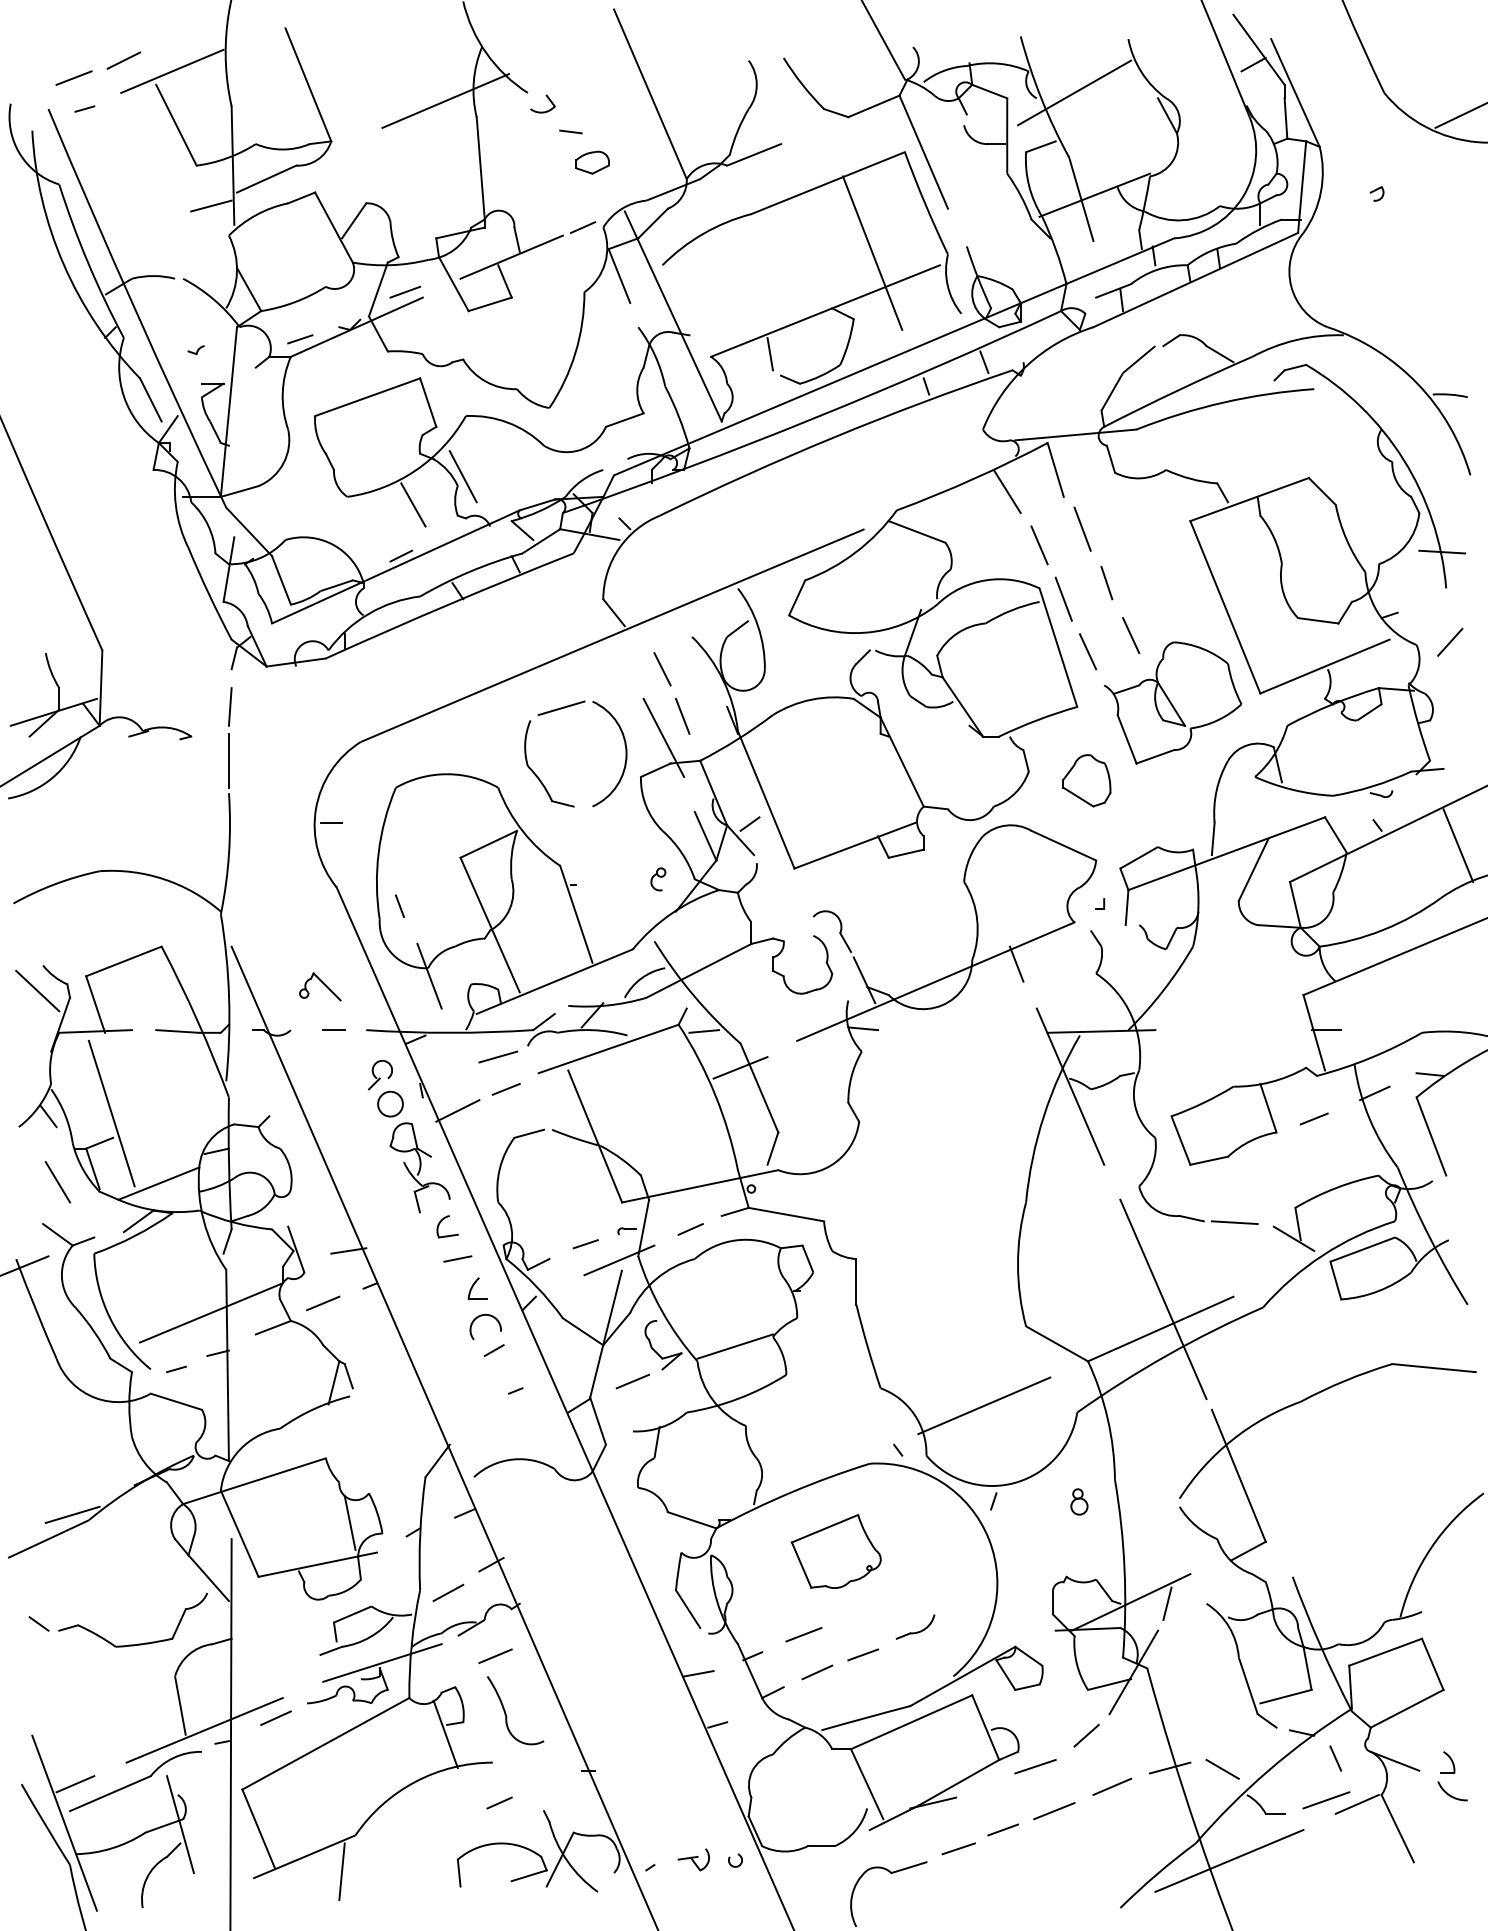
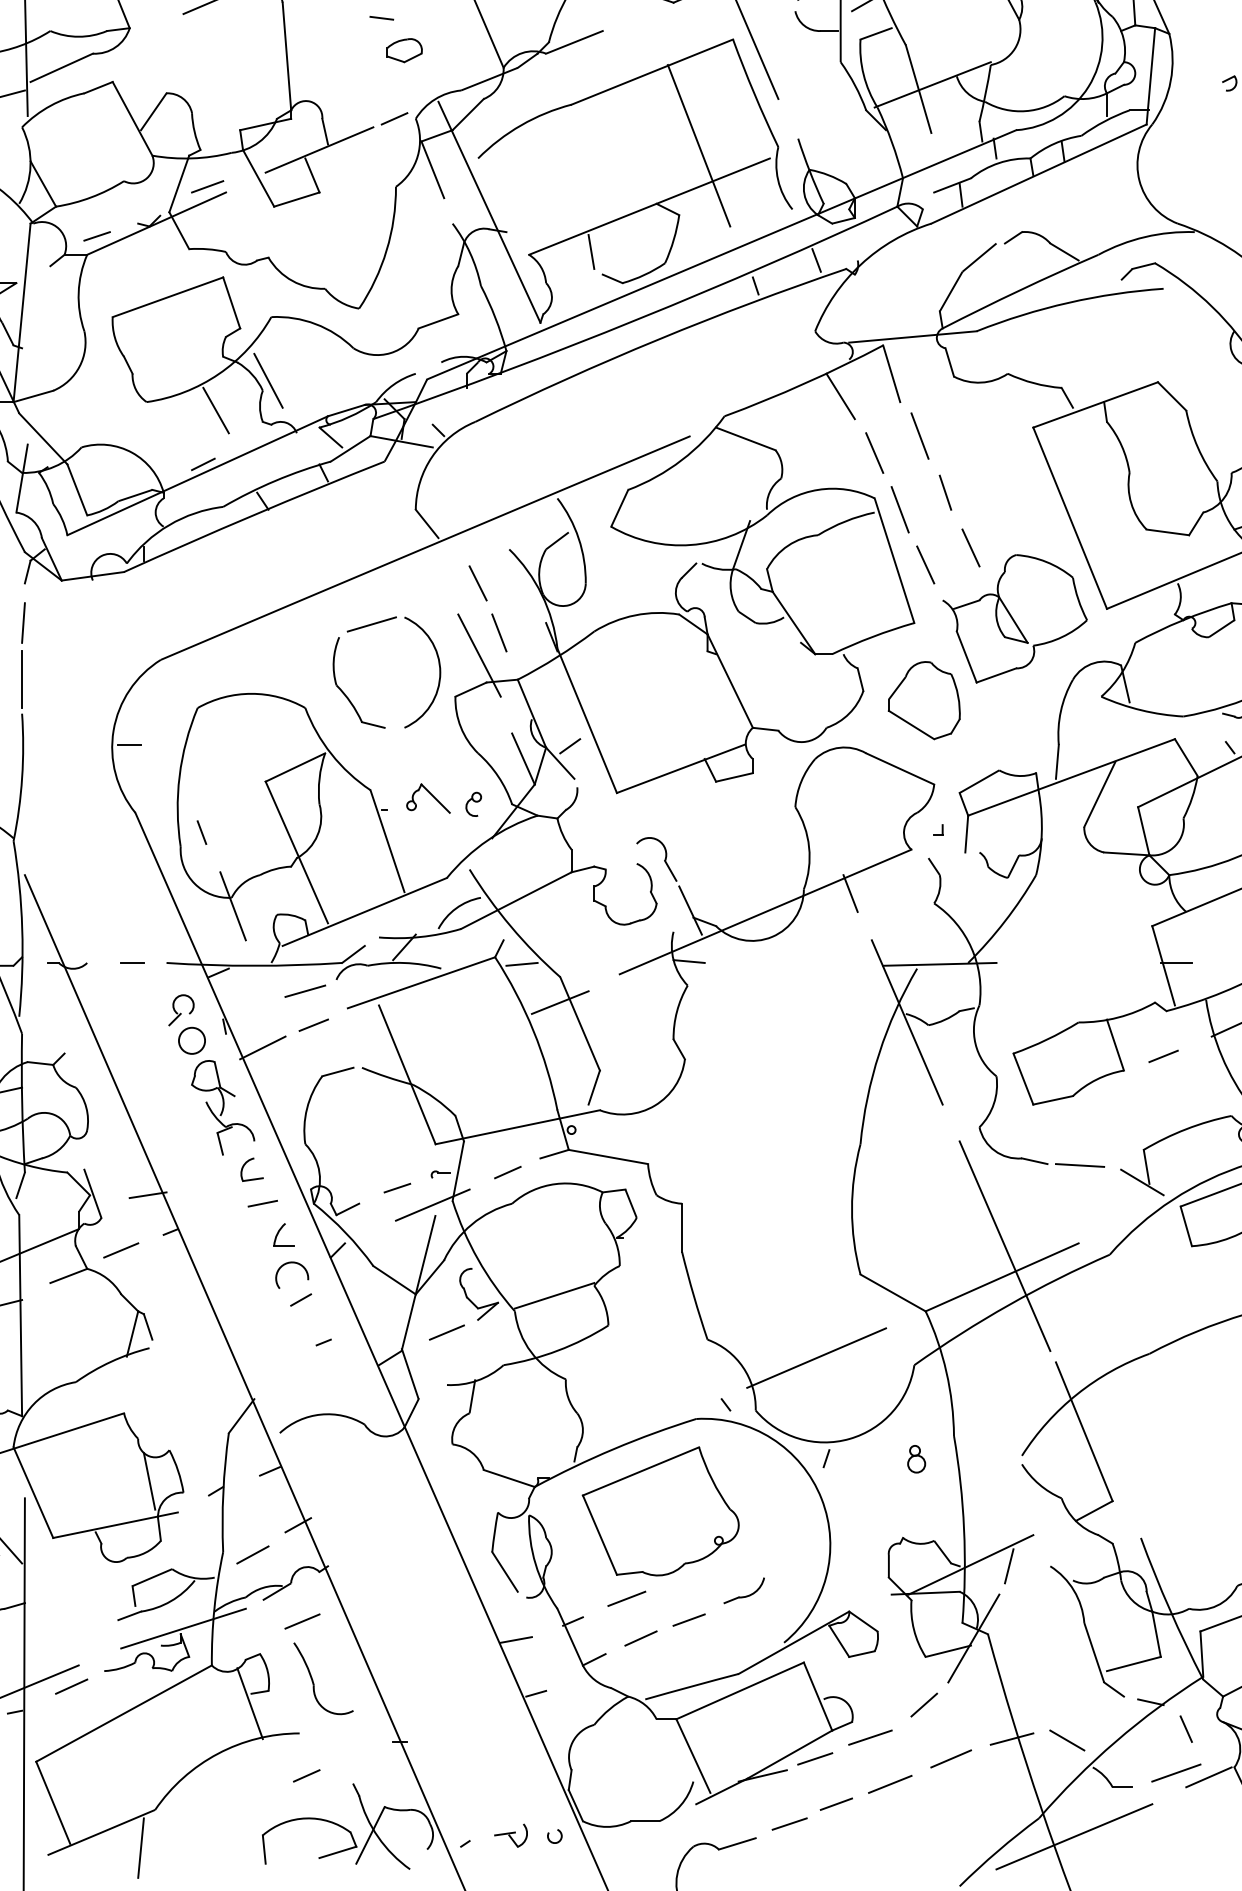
part: (1086, 780) -> (924, 700), size x1.43
part: (320, 986) -> (428, 798), moved
part: (836, 1551) -> (661, 1511), size x1.67
line: (982, 1786) -> (814, 1758), added

